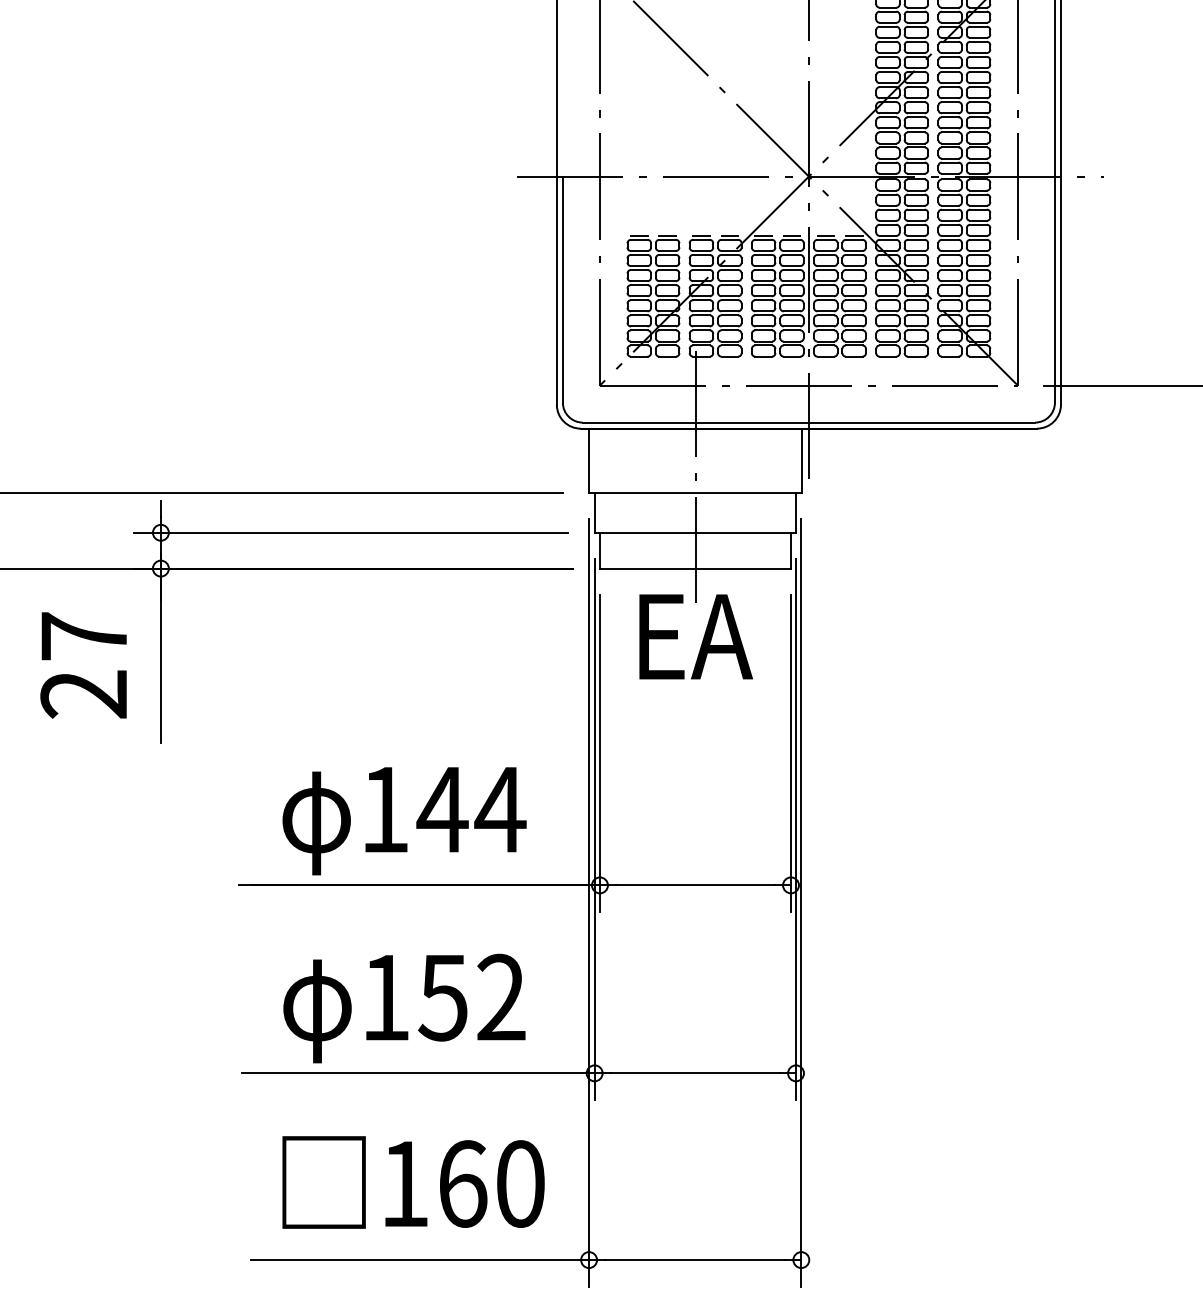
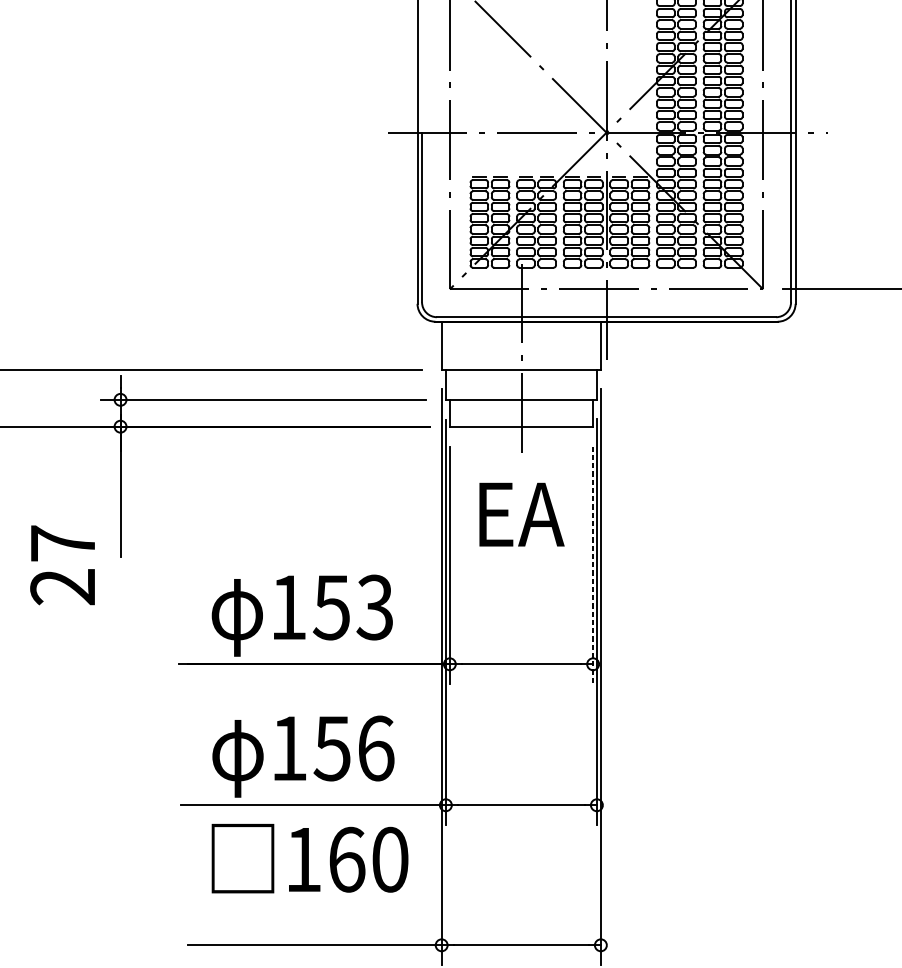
text: (695, 636) -> (521, 514), moved
text: (83, 665) -> (62, 565), moved
line: (791, 754) -> (593, 566), solid -> dashed
text: (471, 809) -> (353, 607), 144 -> 153
text: (501, 997) -> (376, 748), 152 -> 156
text: (413, 1182) -> (310, 858), moved

